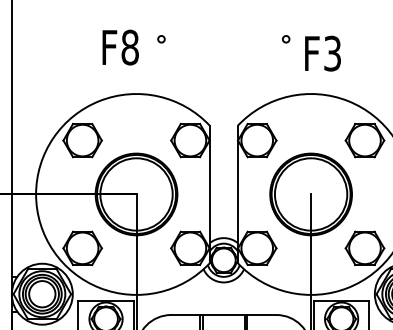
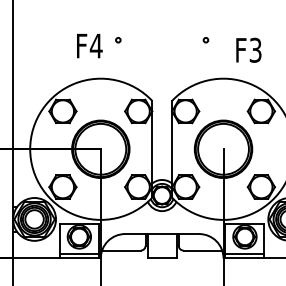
text: (128, 46) -> (95, 45), F8 -> F4
text: (322, 52) -> (248, 49), moved

